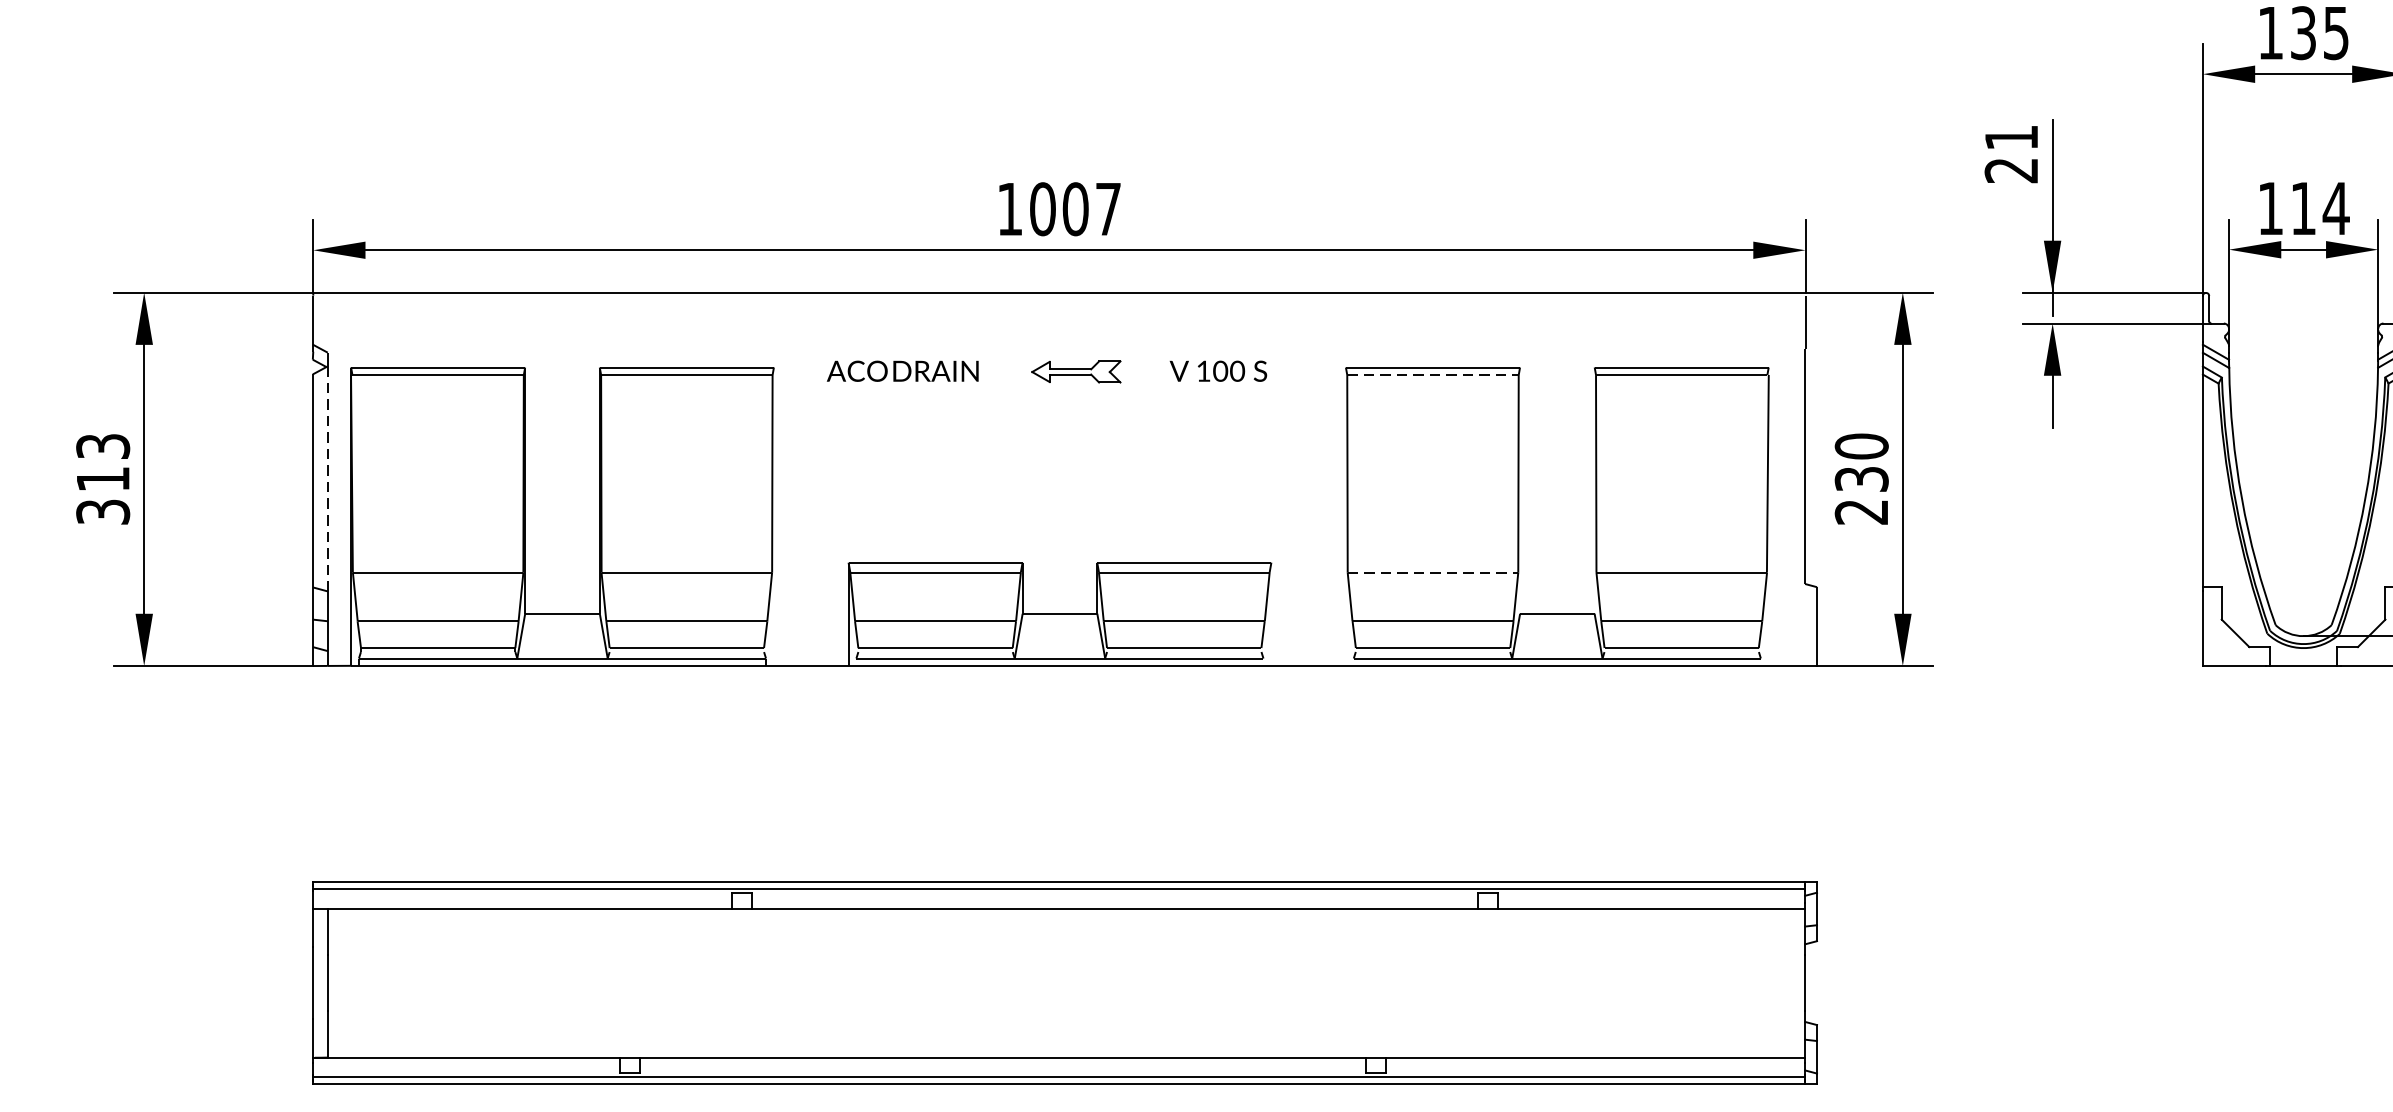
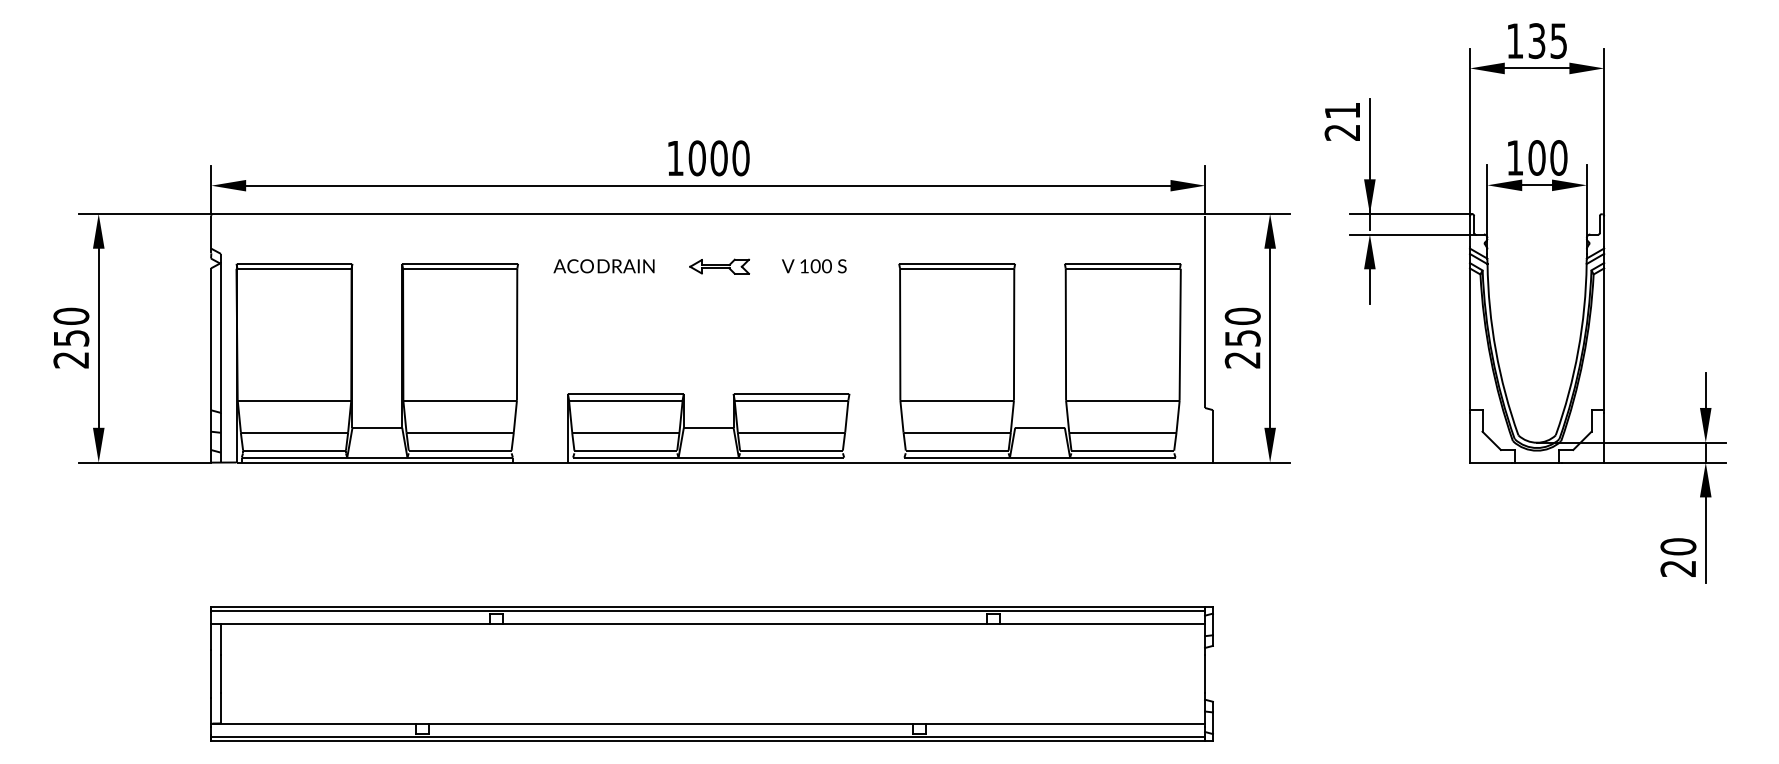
text: (2319, 207) -> (1547, 157), 114 -> 100
text: (1107, 209) -> (740, 158), 1007 -> 1000
line: (1433, 374) -> (957, 268), dashed -> solid
text: (103, 478) -> (71, 337), 313 -> 250
line: (327, 478) -> (220, 337), dashed -> solid
text: (1861, 479) -> (1242, 338), 230 -> 250
line: (1433, 572) -> (957, 400), dashed -> solid

